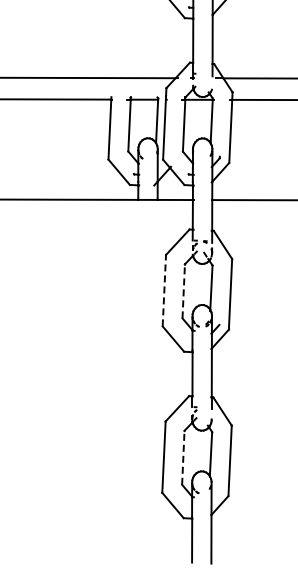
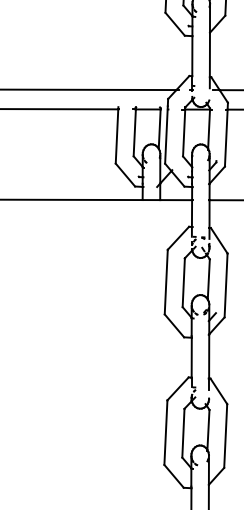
line: (164, 290) -> (166, 281), dashed -> solid
line: (183, 291) -> (183, 282), dashed -> solid
line: (183, 457) -> (183, 432), dashed -> solid

